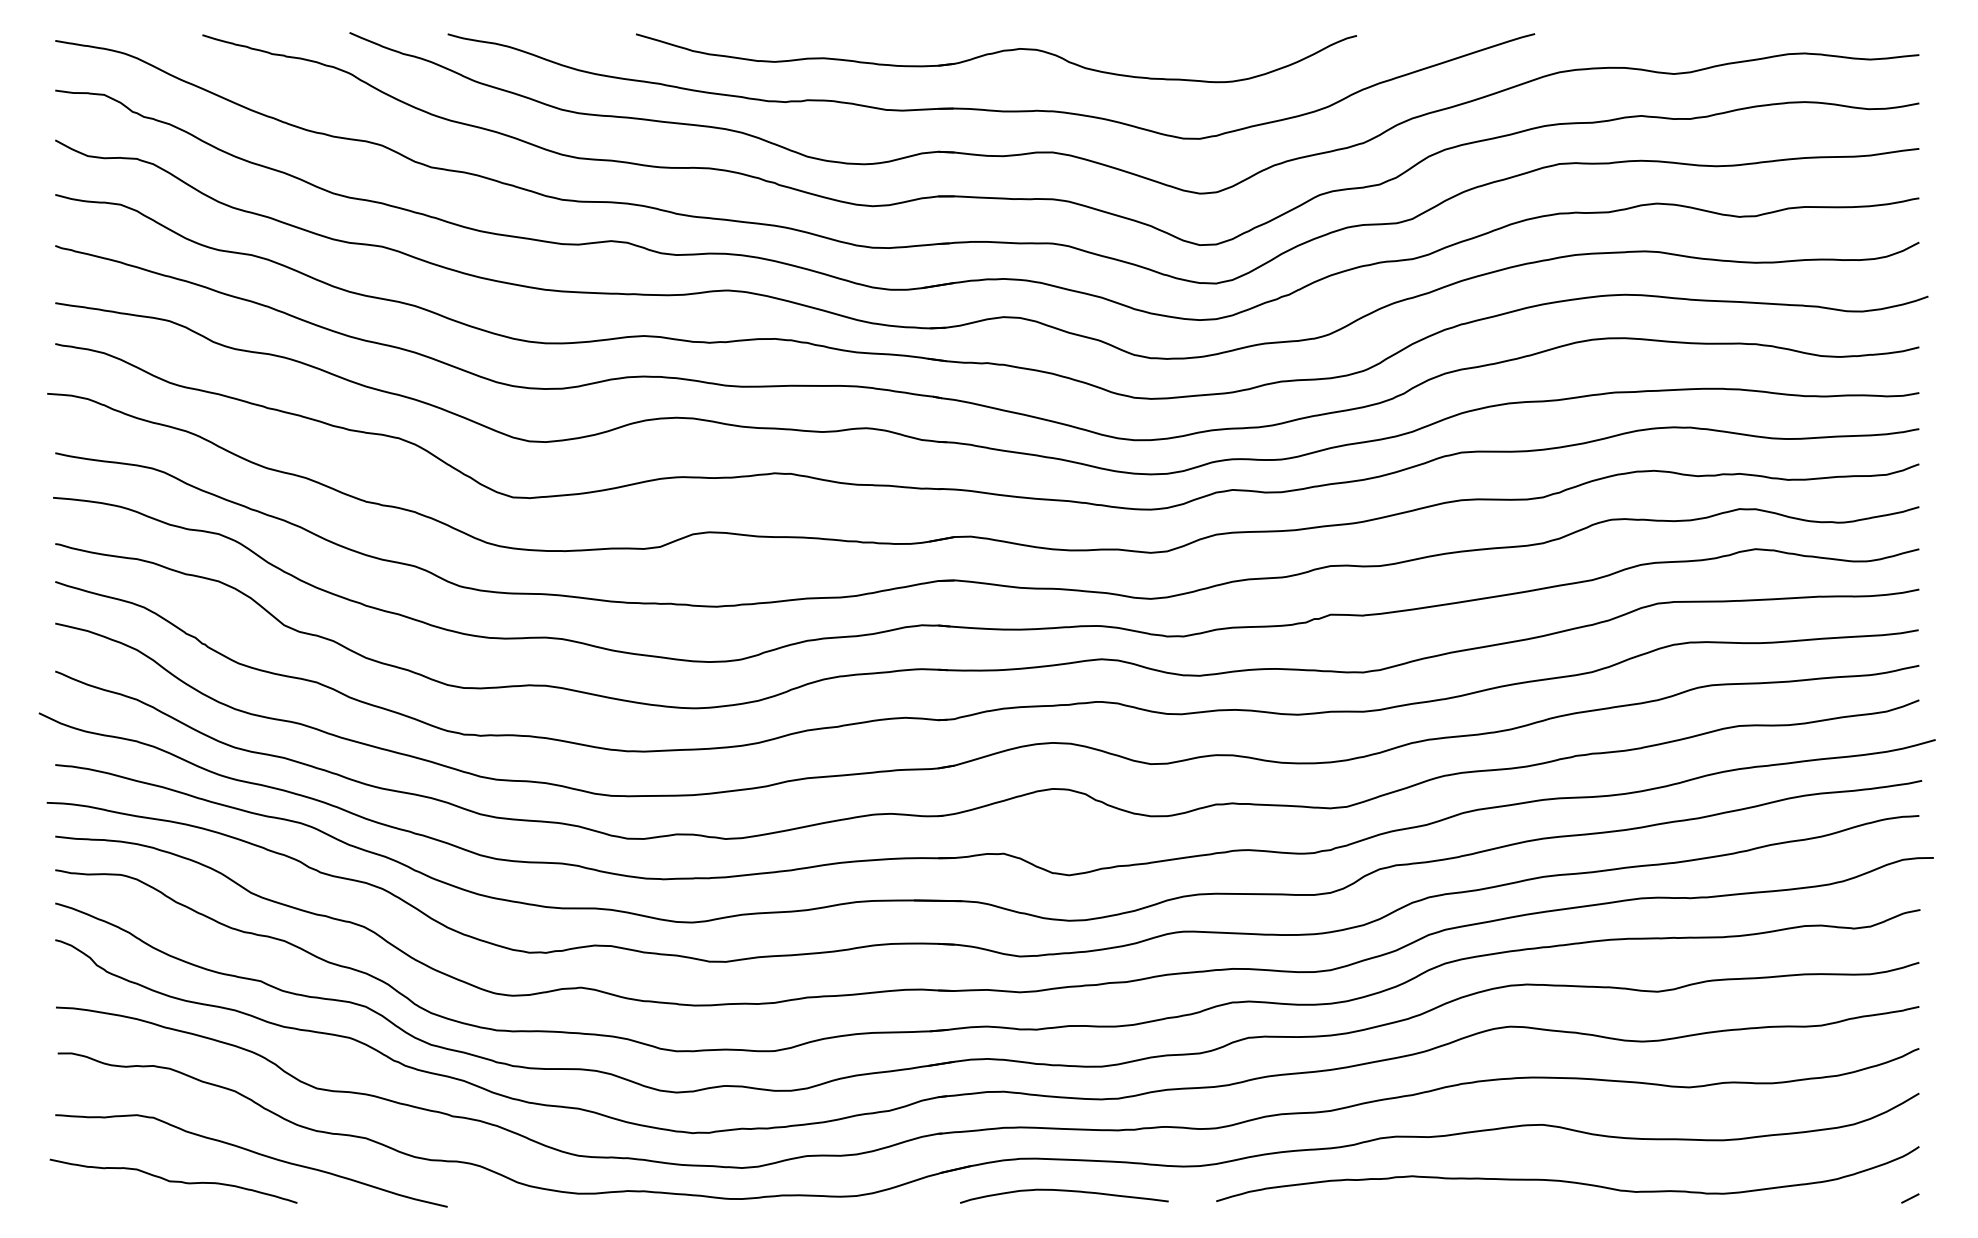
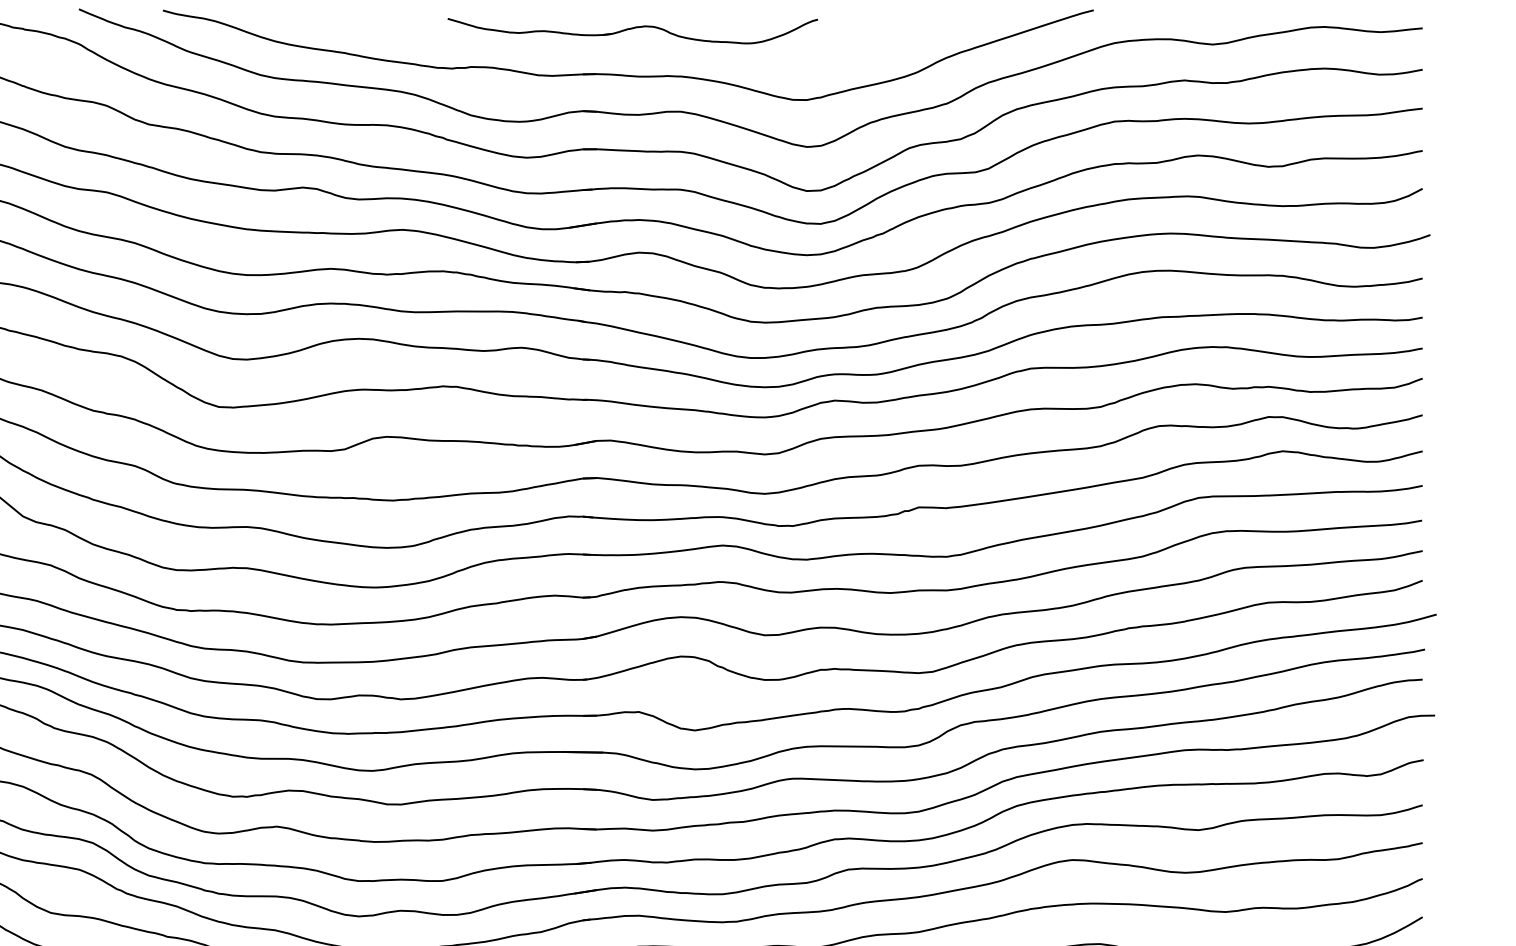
part: (996, 58) -> (632, 31), size x0.6

